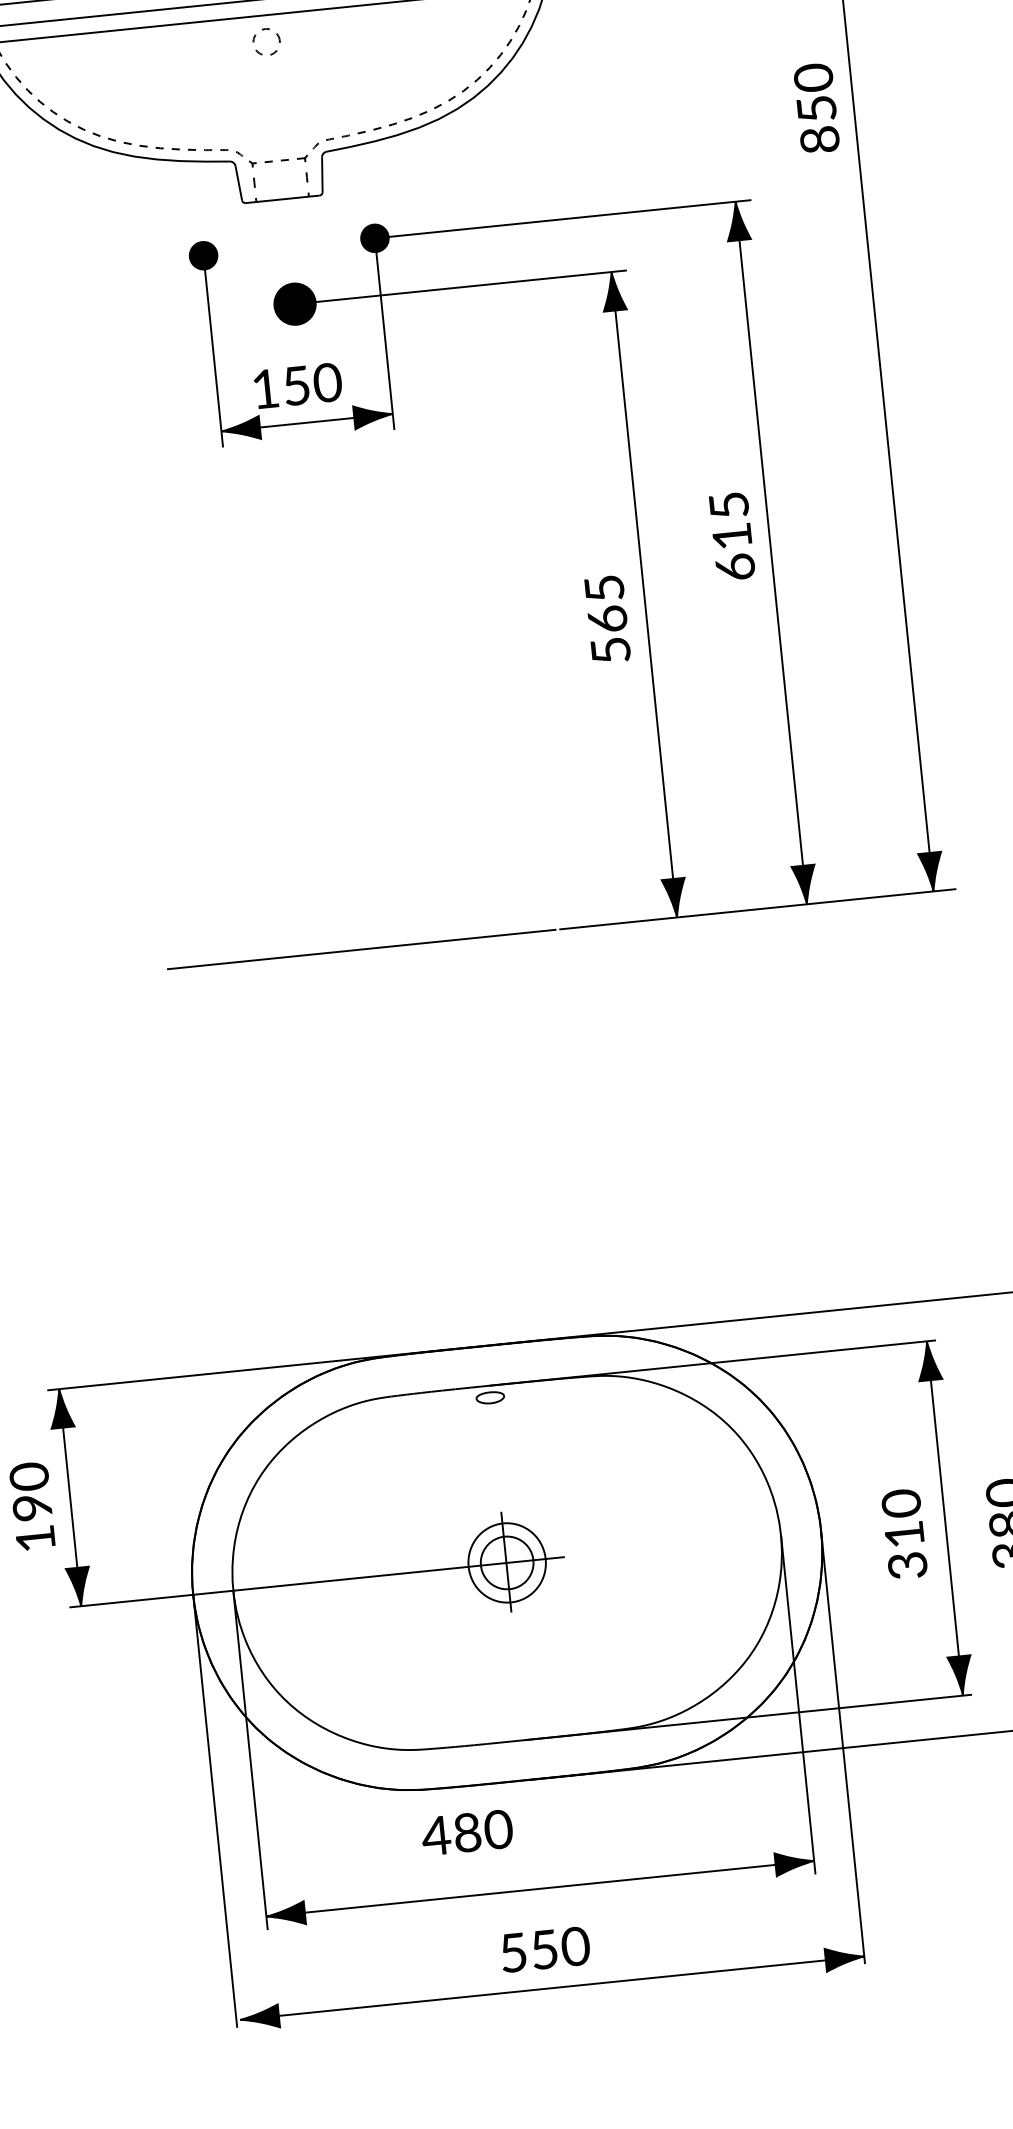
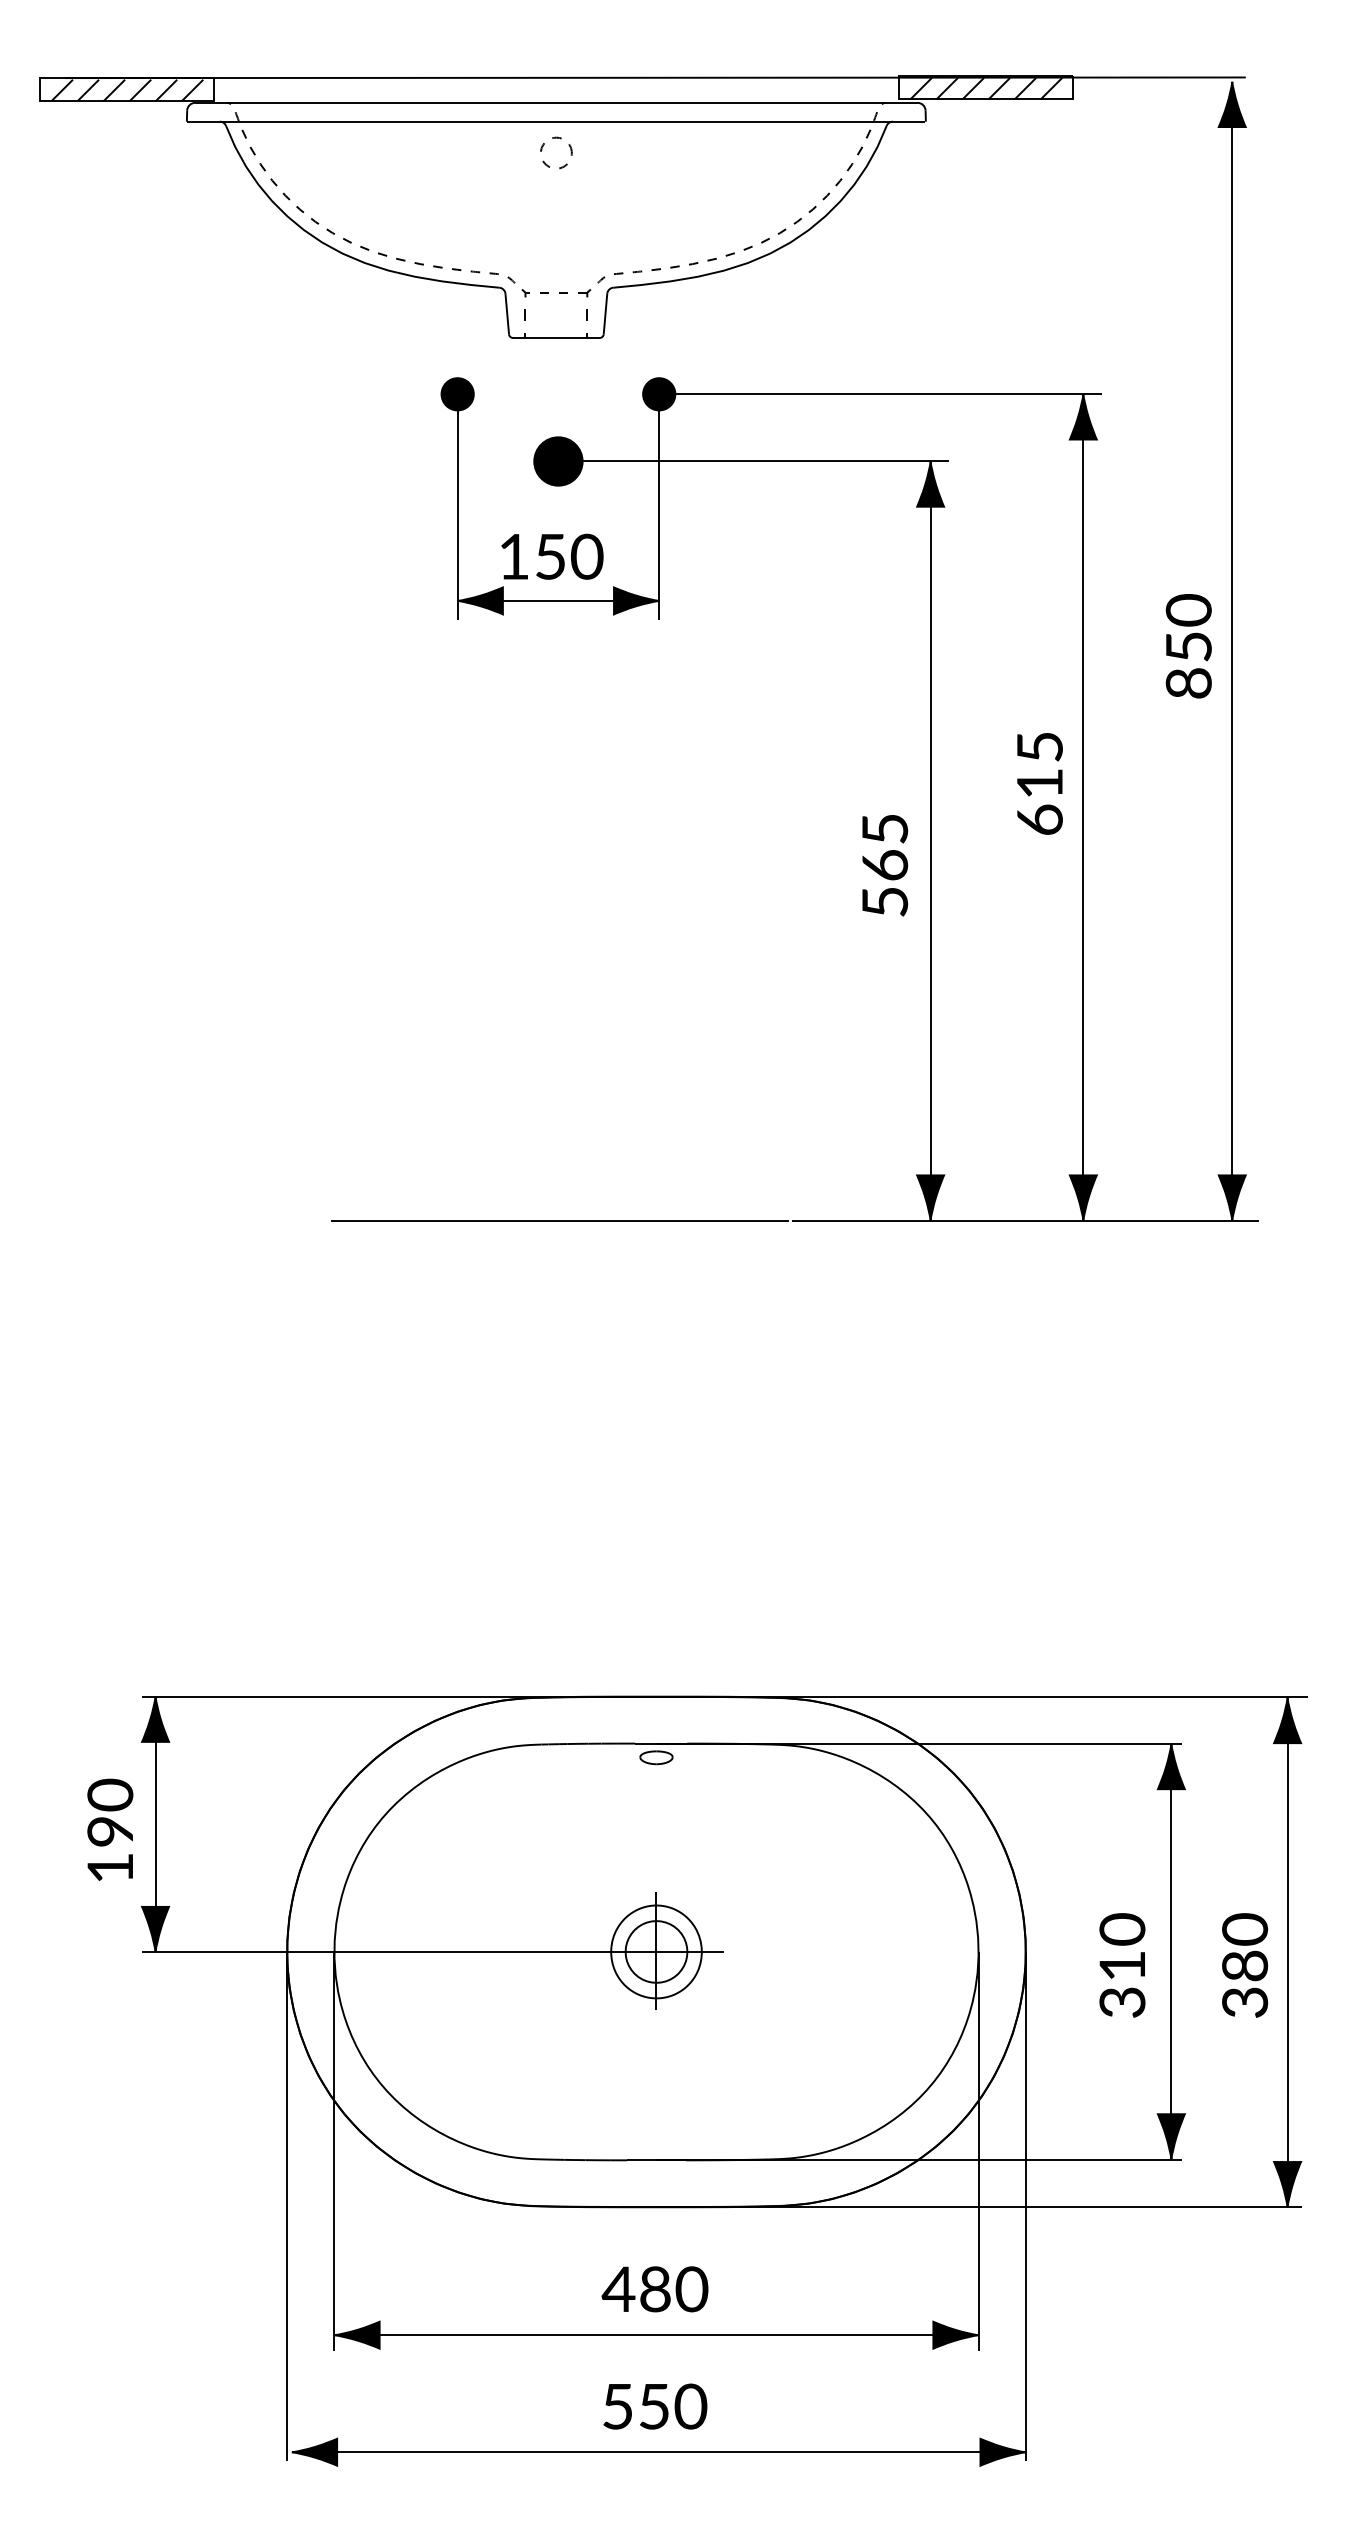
text: (816, 108) -> (1188, 646), moved
text: (466, 1832) -> (654, 2289), moved

